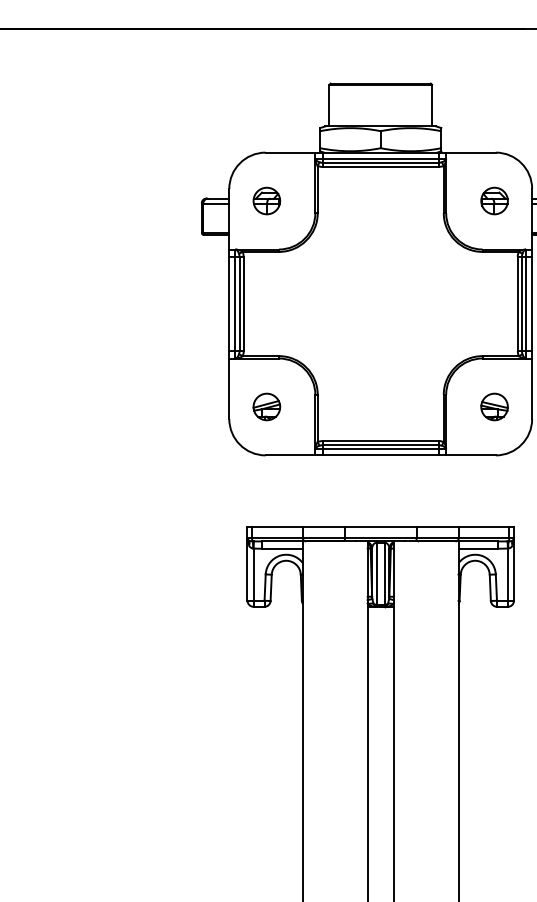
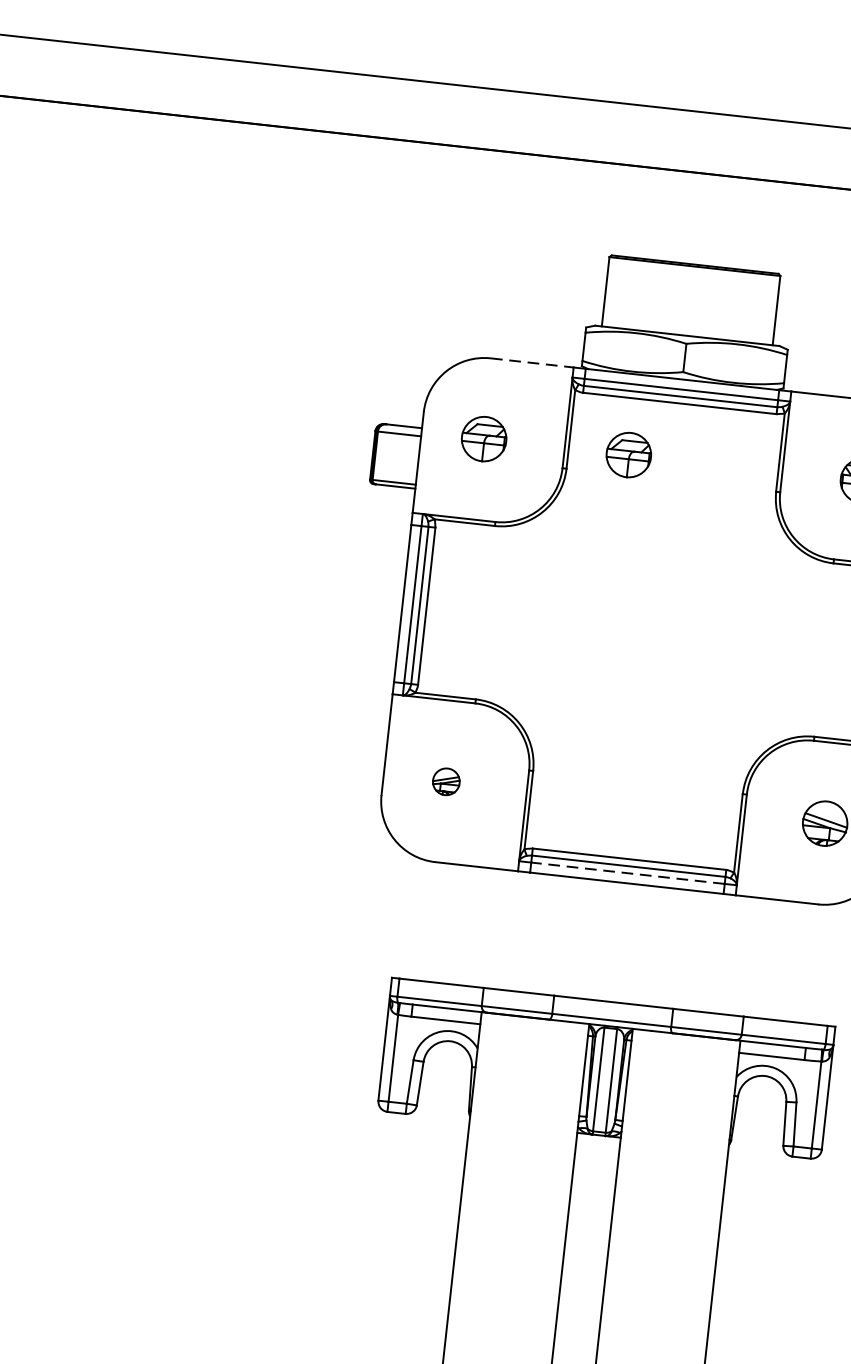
line: (290, 152) -> (532, 362), solid -> dashed
part: (353, 200) -> (628, 454), added
part: (266, 406) -> (445, 780), size x0.6
line: (380, 449) -> (627, 873), solid -> dashed

